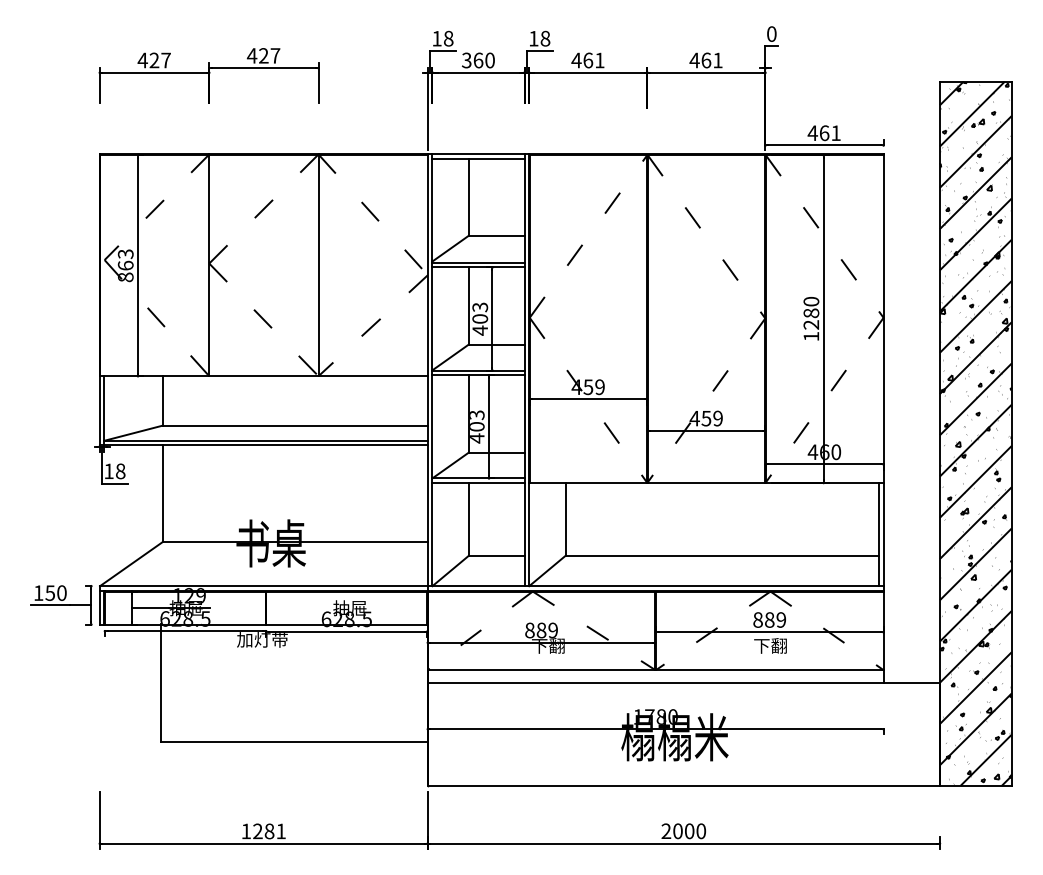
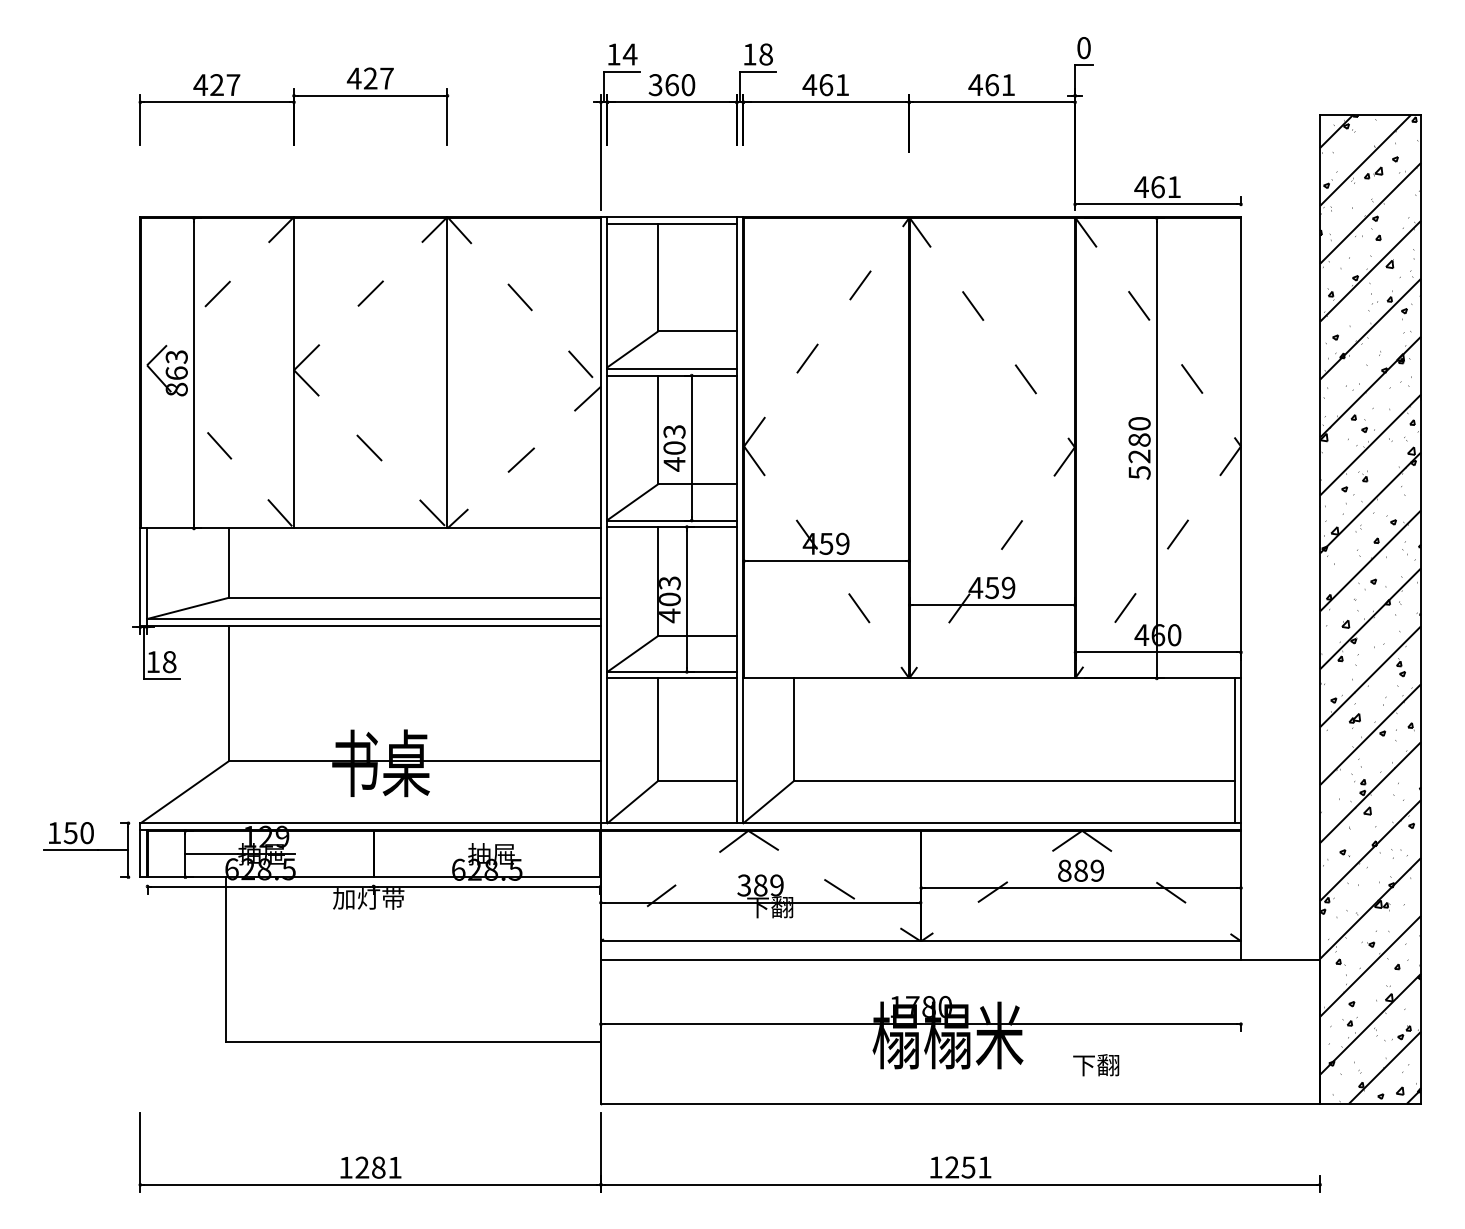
text: (448, 38) -> (629, 54), 18 -> 14
text: (811, 336) -> (1139, 472), 1280 -> 5280
text: (530, 630) -> (744, 885), 889 -> 389
text: (770, 646) -> (1096, 1065), moved
text: (683, 831) -> (960, 1167), 2000 -> 1251

